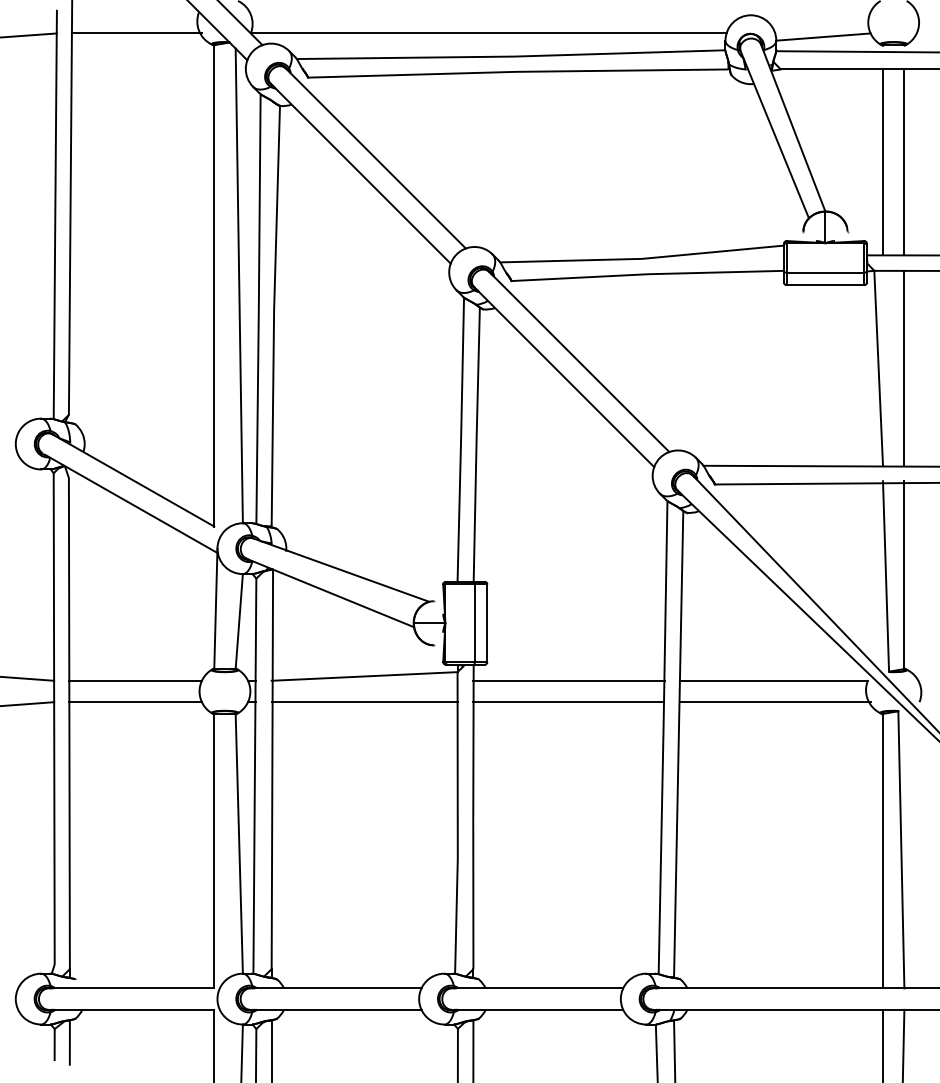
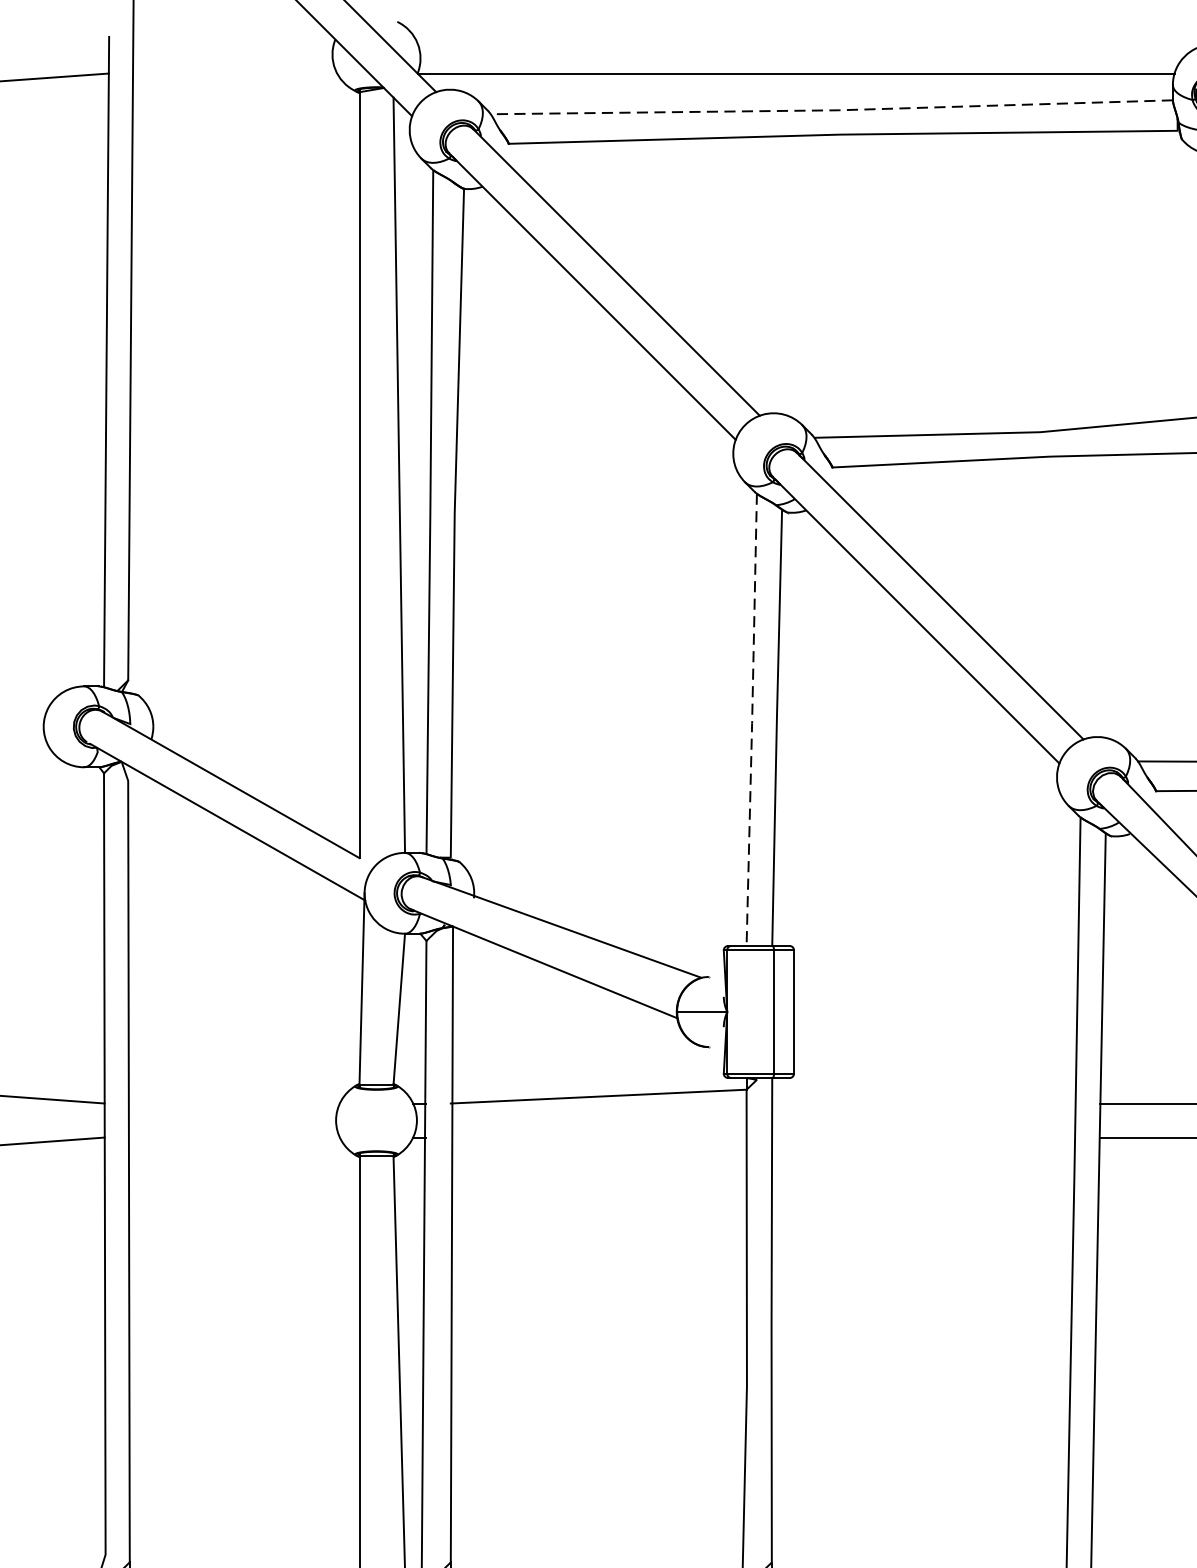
line: (136, 33) -> (235, 73), removed
line: (511, 56) -> (832, 110), solid -> dashed
line: (461, 440) -> (752, 721), solid -> dashed
line: (135, 680) -> (234, 1103), removed
line: (568, 680) -> (923, 1103), removed
line: (135, 702) -> (234, 1138), removed
line: (364, 702) -> (598, 1138), removed
line: (568, 702) -> (923, 1138), removed

